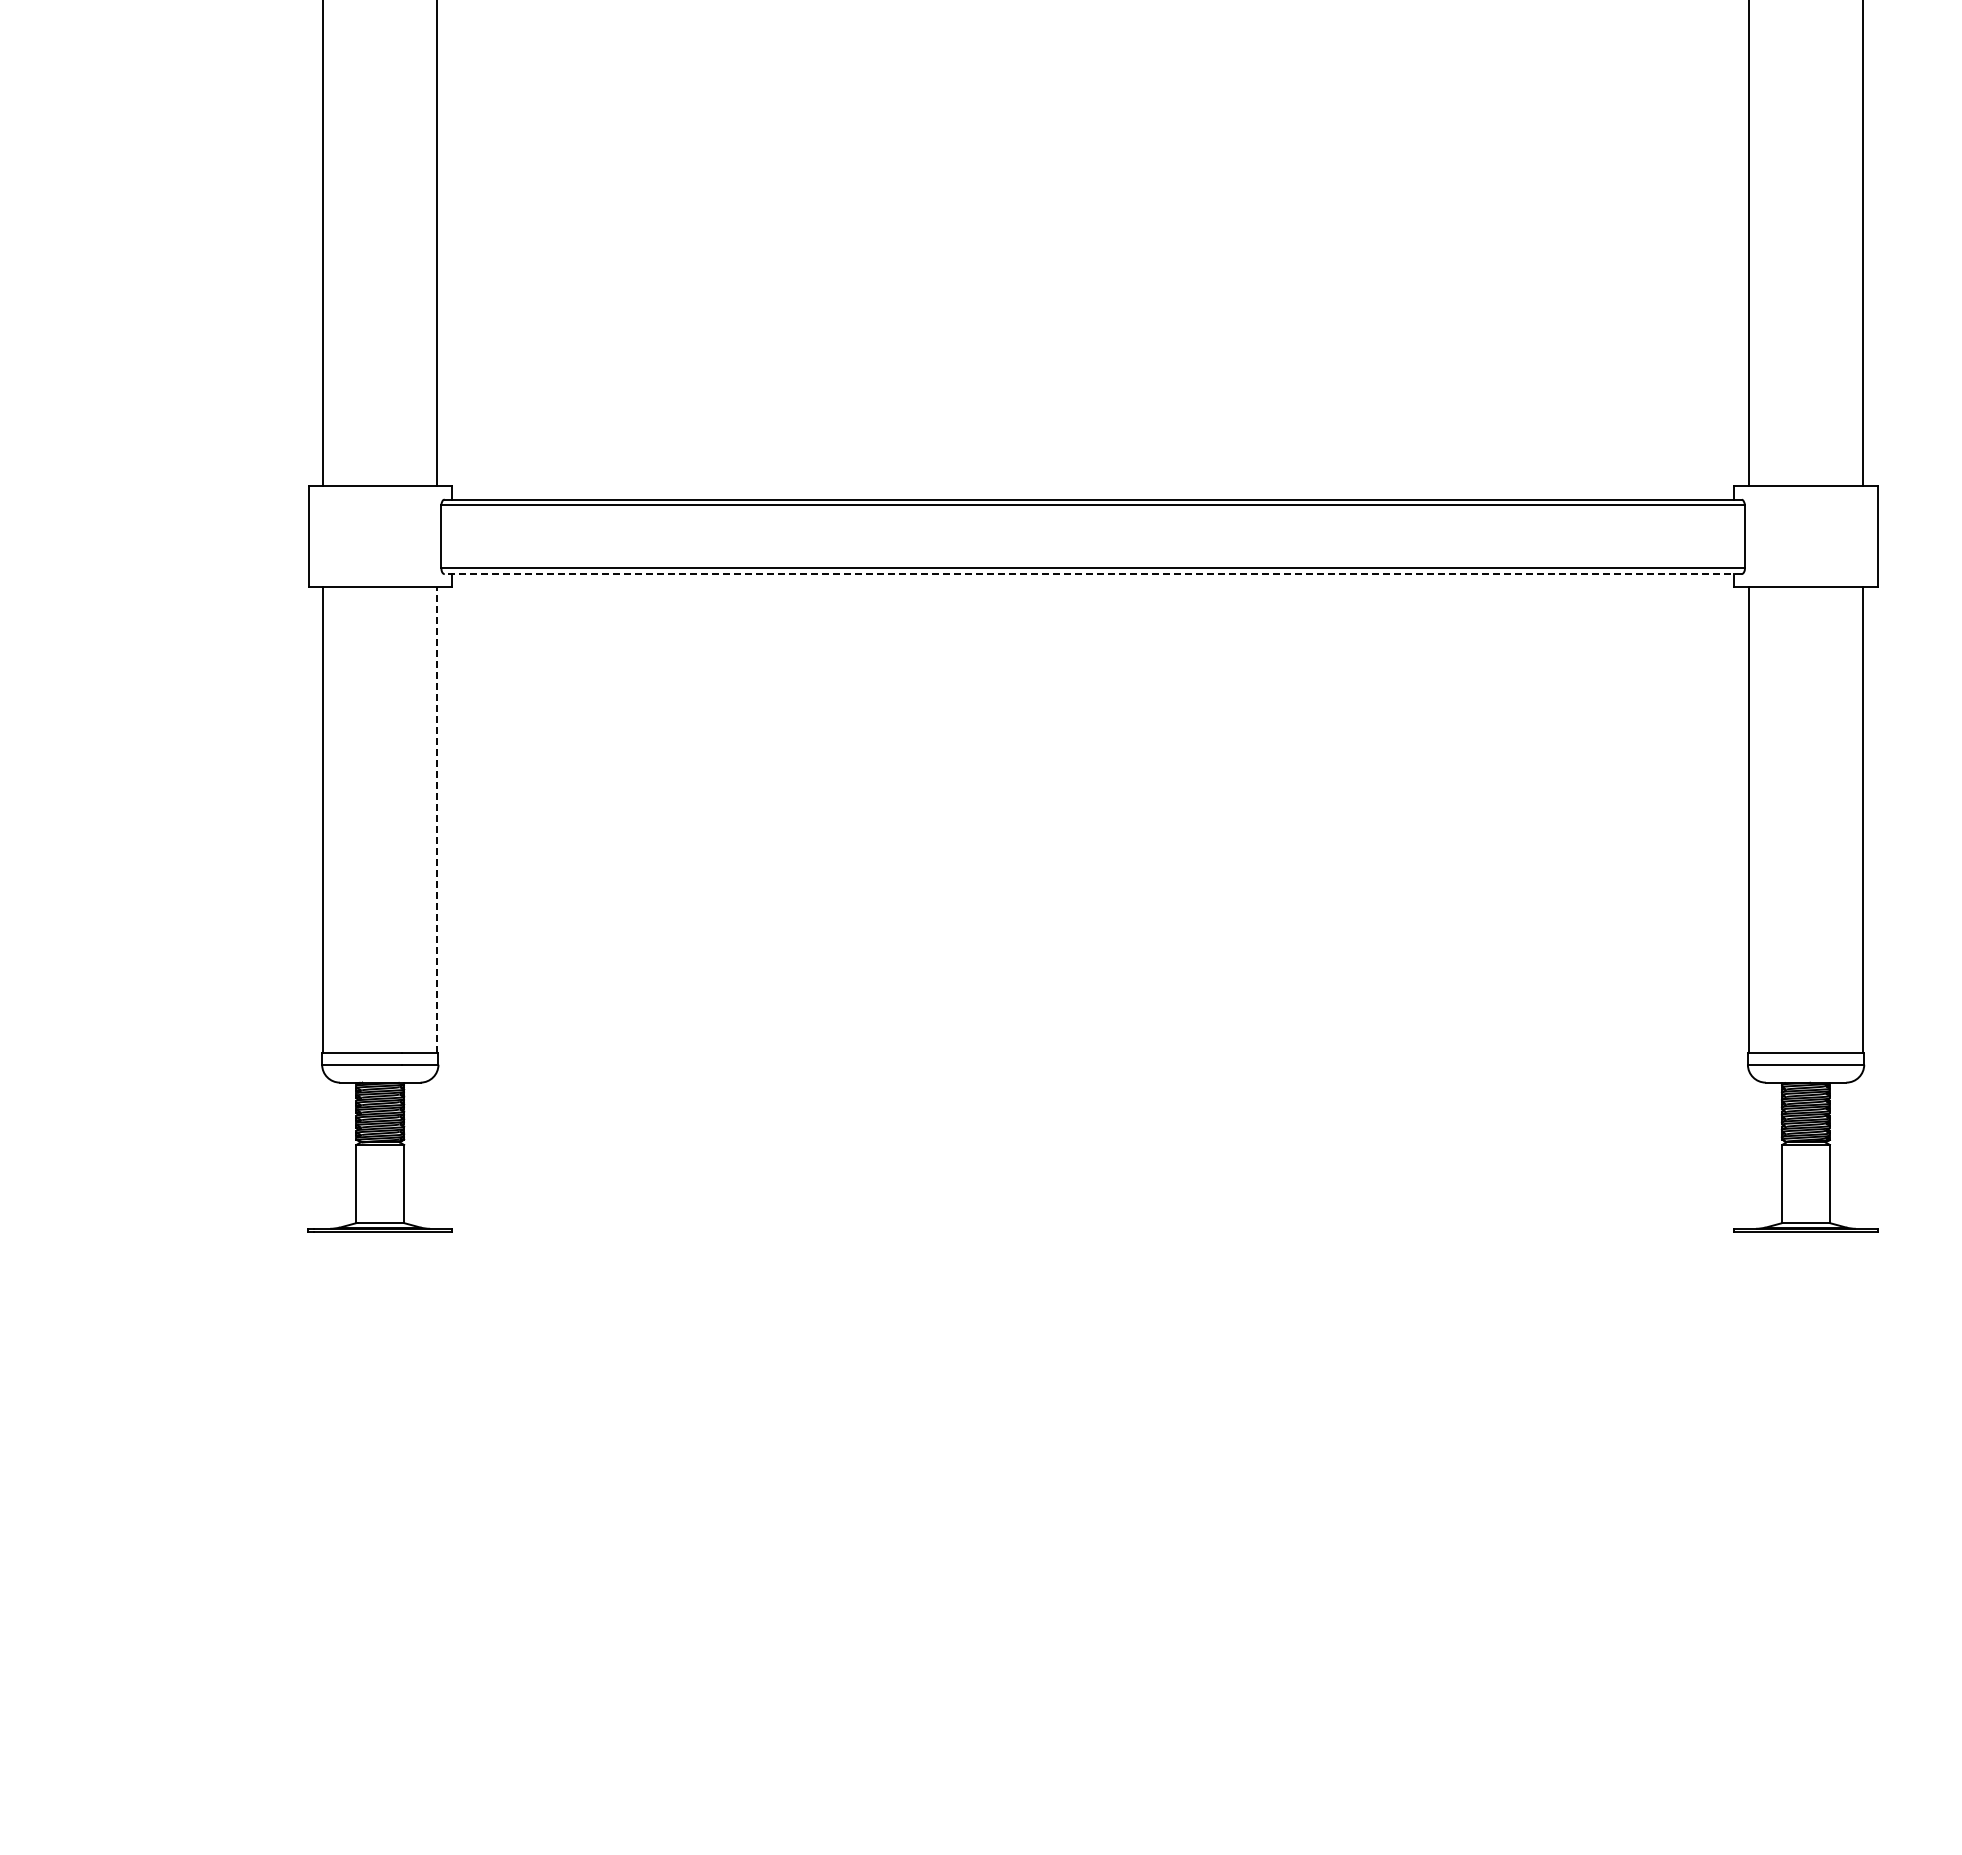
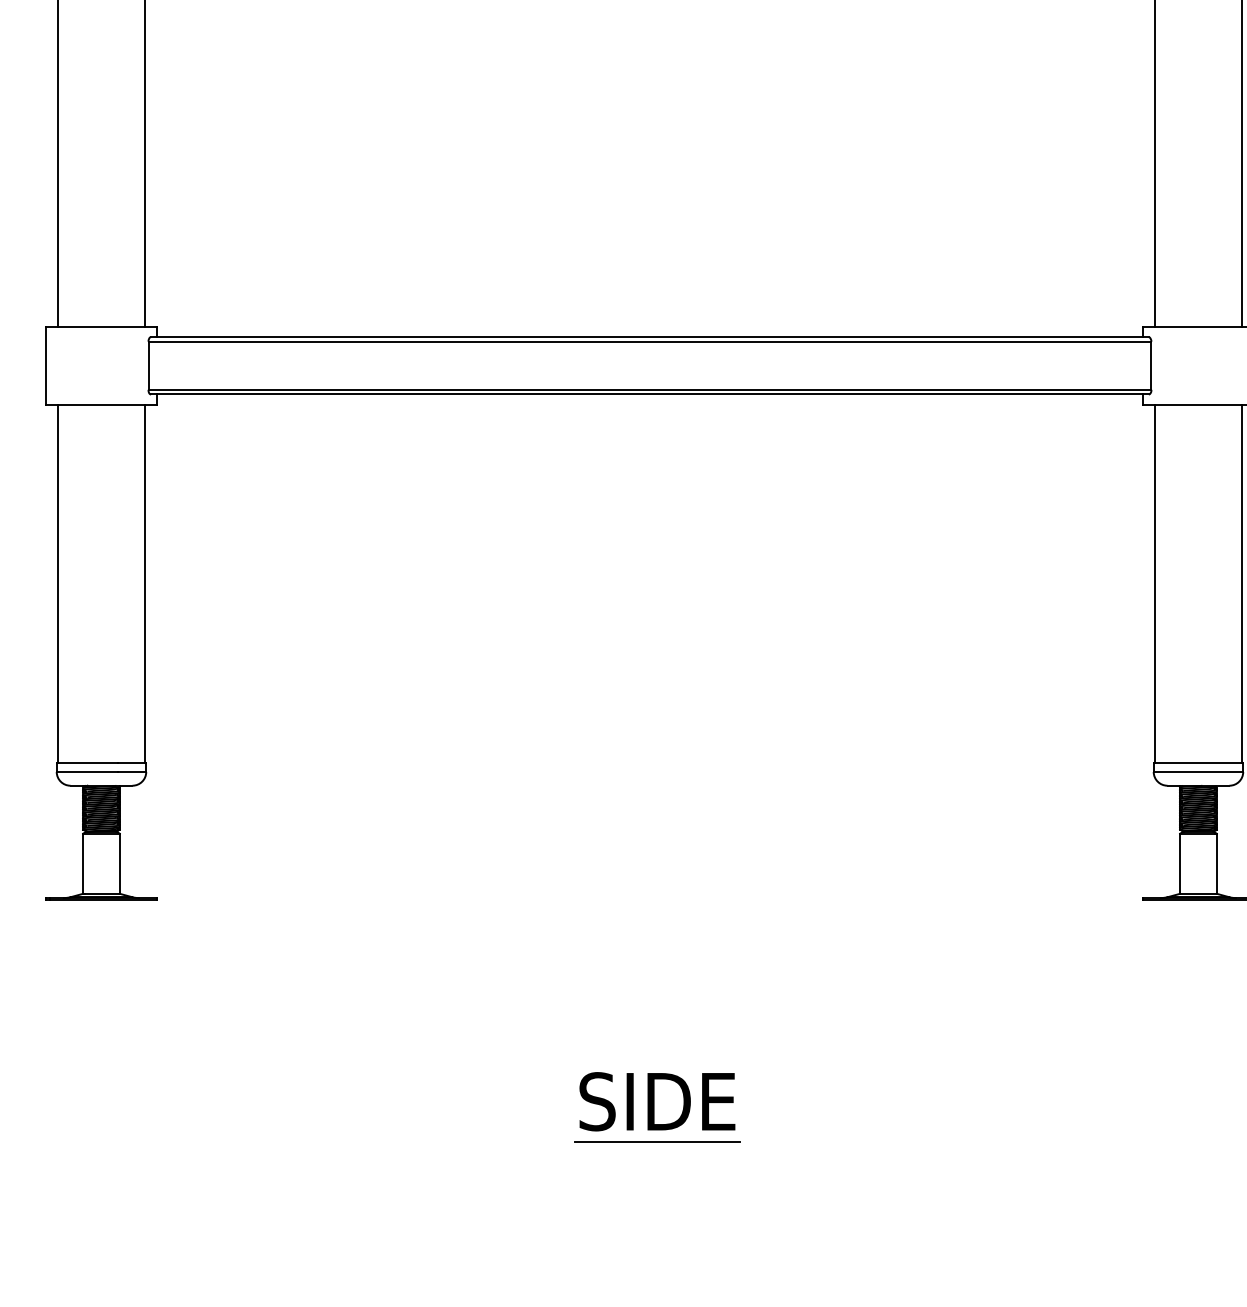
line: (1092, 574) -> (649, 394), dashed -> solid
line: (436, 820) -> (144, 584), dashed -> solid
part: (1102, 1500) -> (657, 1107), added

